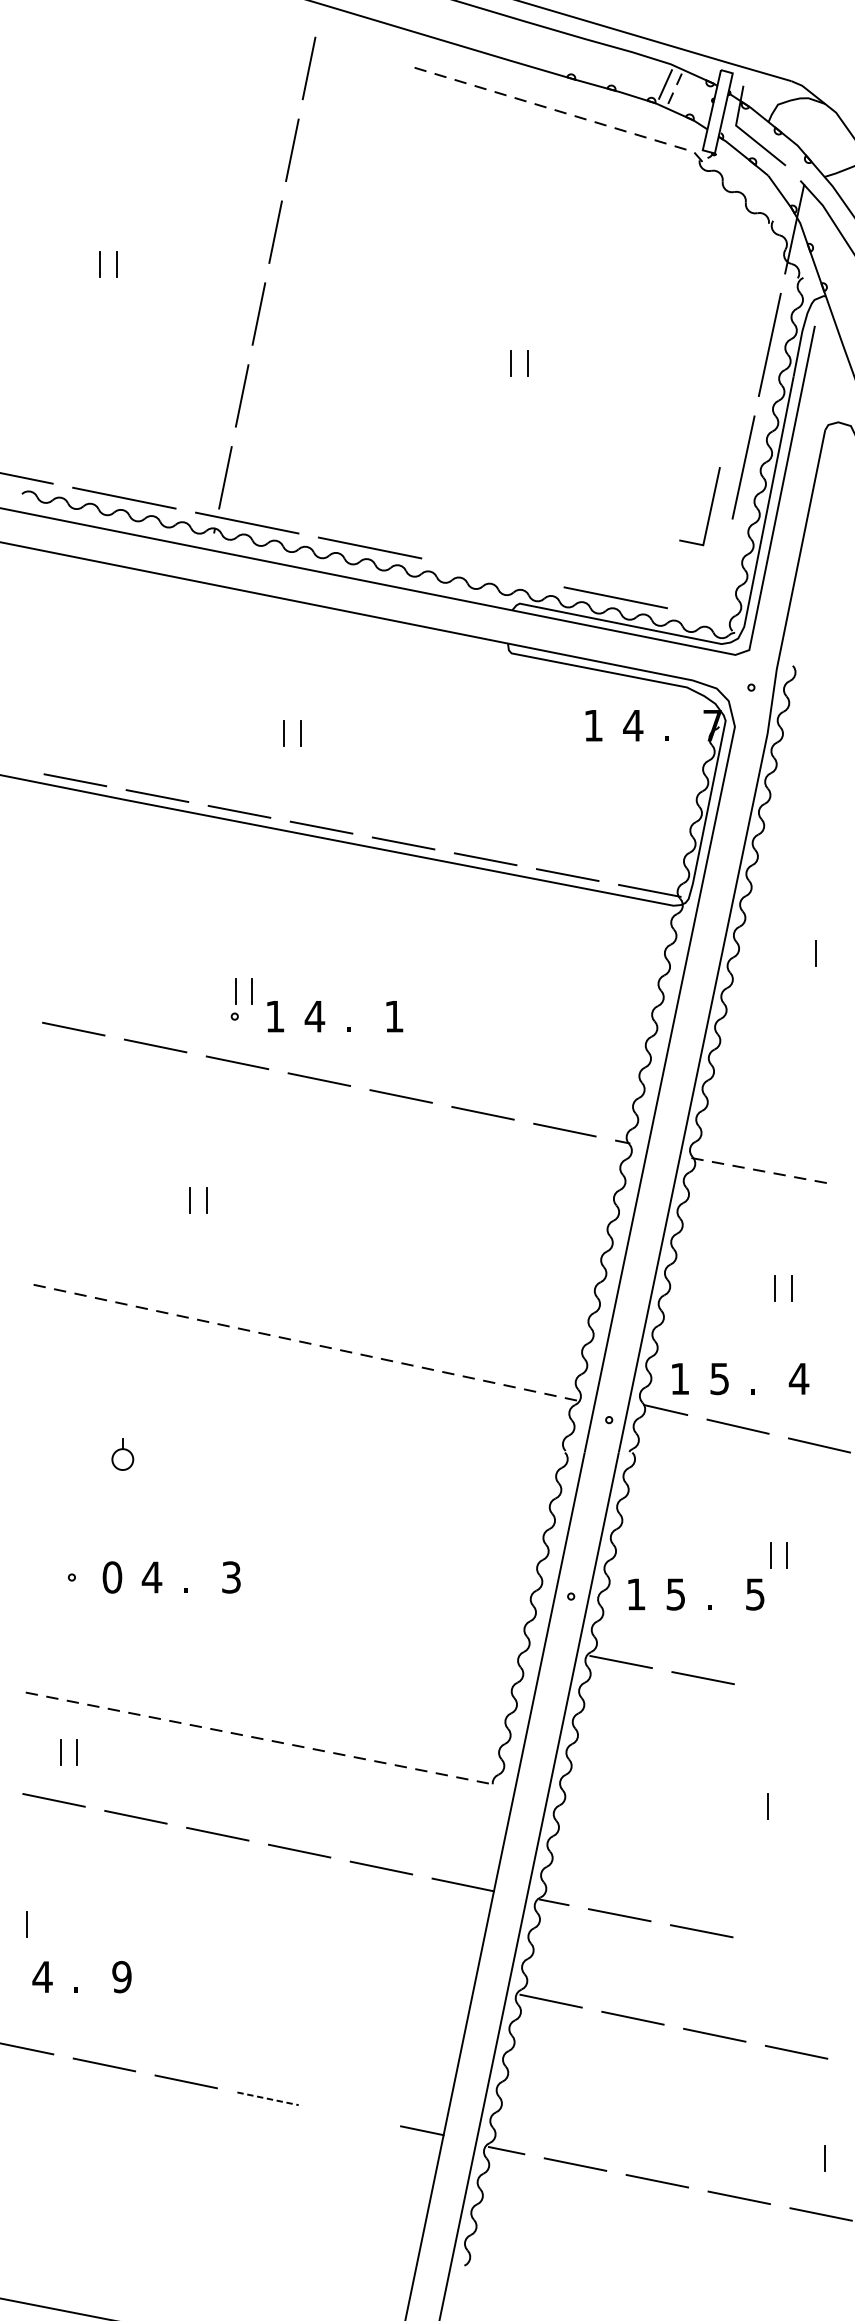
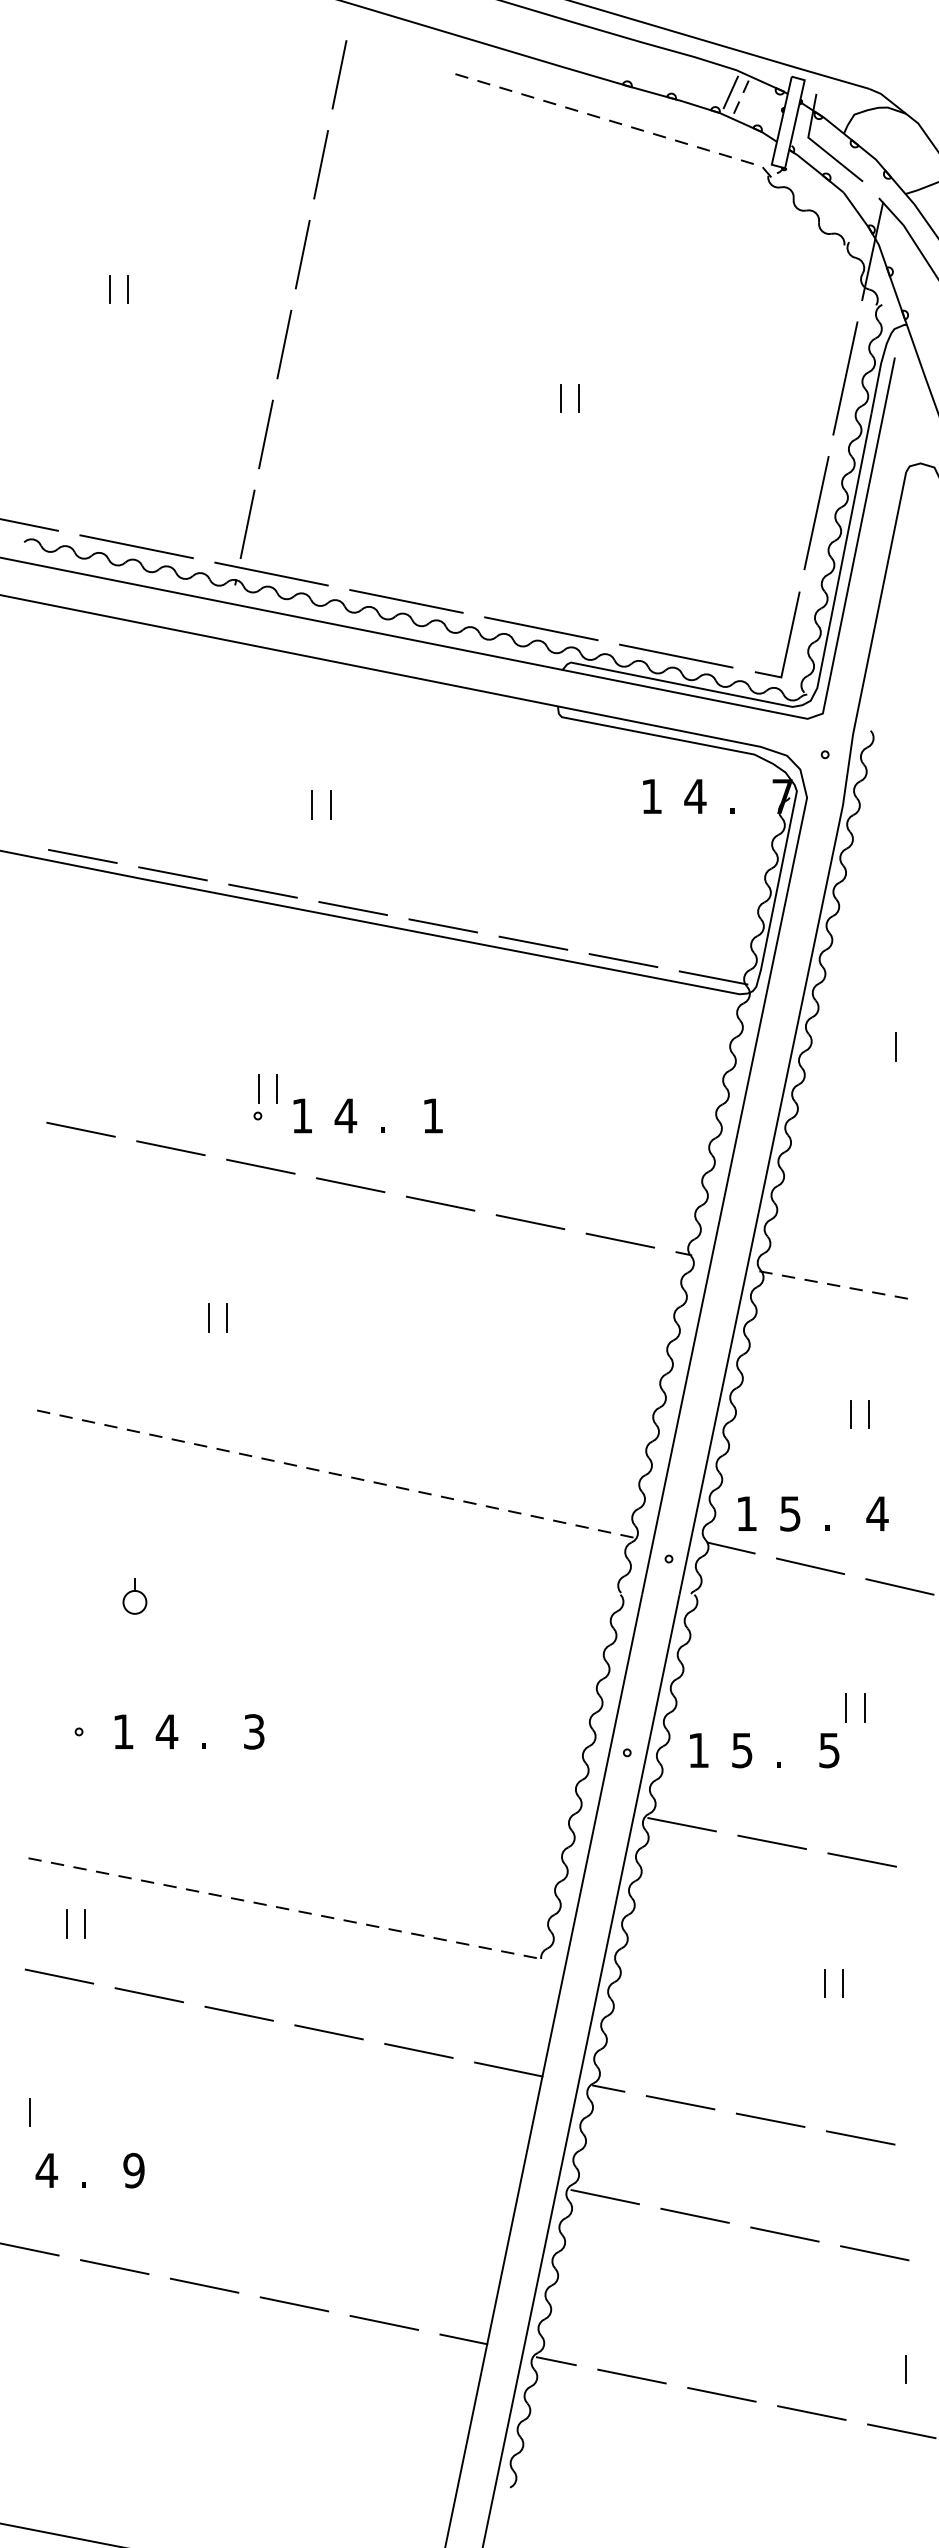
line: (709, 509) -> (788, 638), moved
line: (493, 572) -> (541, 628), added
text: (112, 1577) -> (123, 1731), 0 -> 1
line: (784, 1693) -> (861, 1859), added
line: (750, 1806) -> (824, 1983), added
line: (783, 1946) -> (860, 2137), added
line: (268, 2098) -> (294, 2304), dashed -> solid
line: (350, 2115) -> (384, 2322), added

